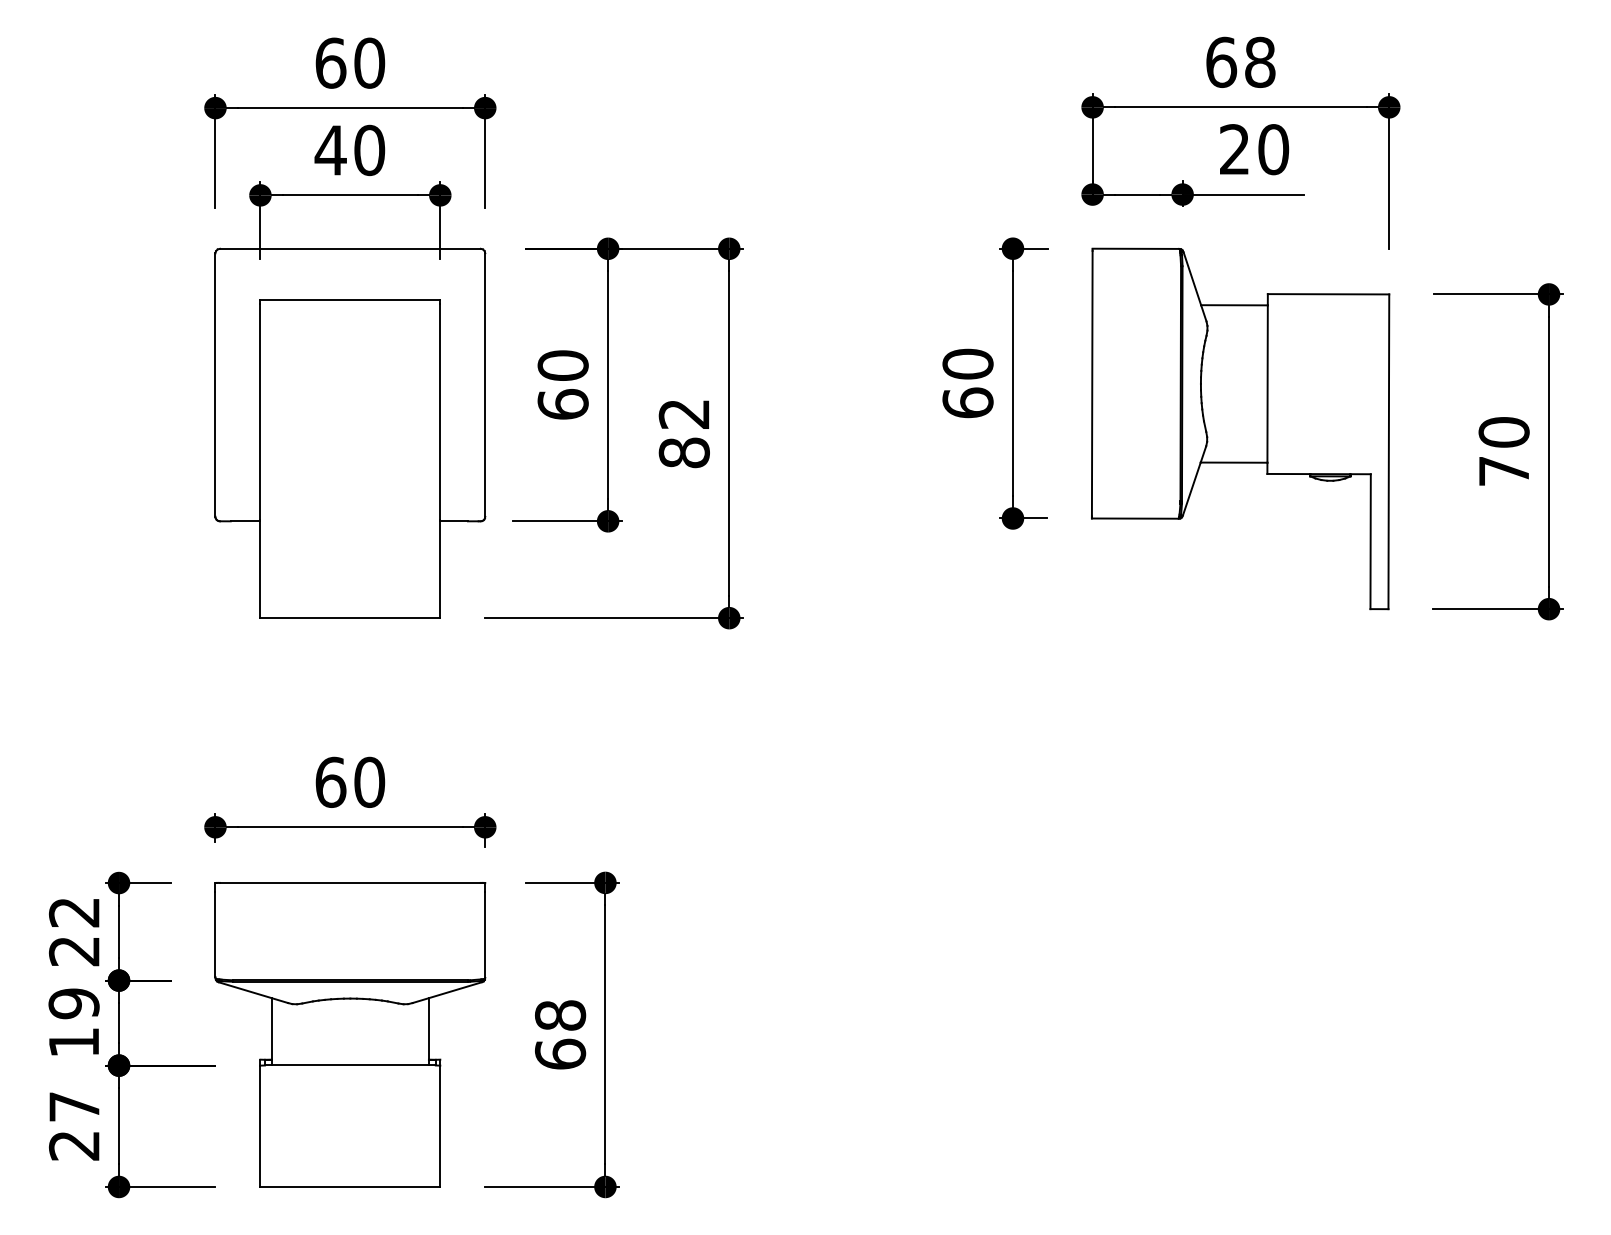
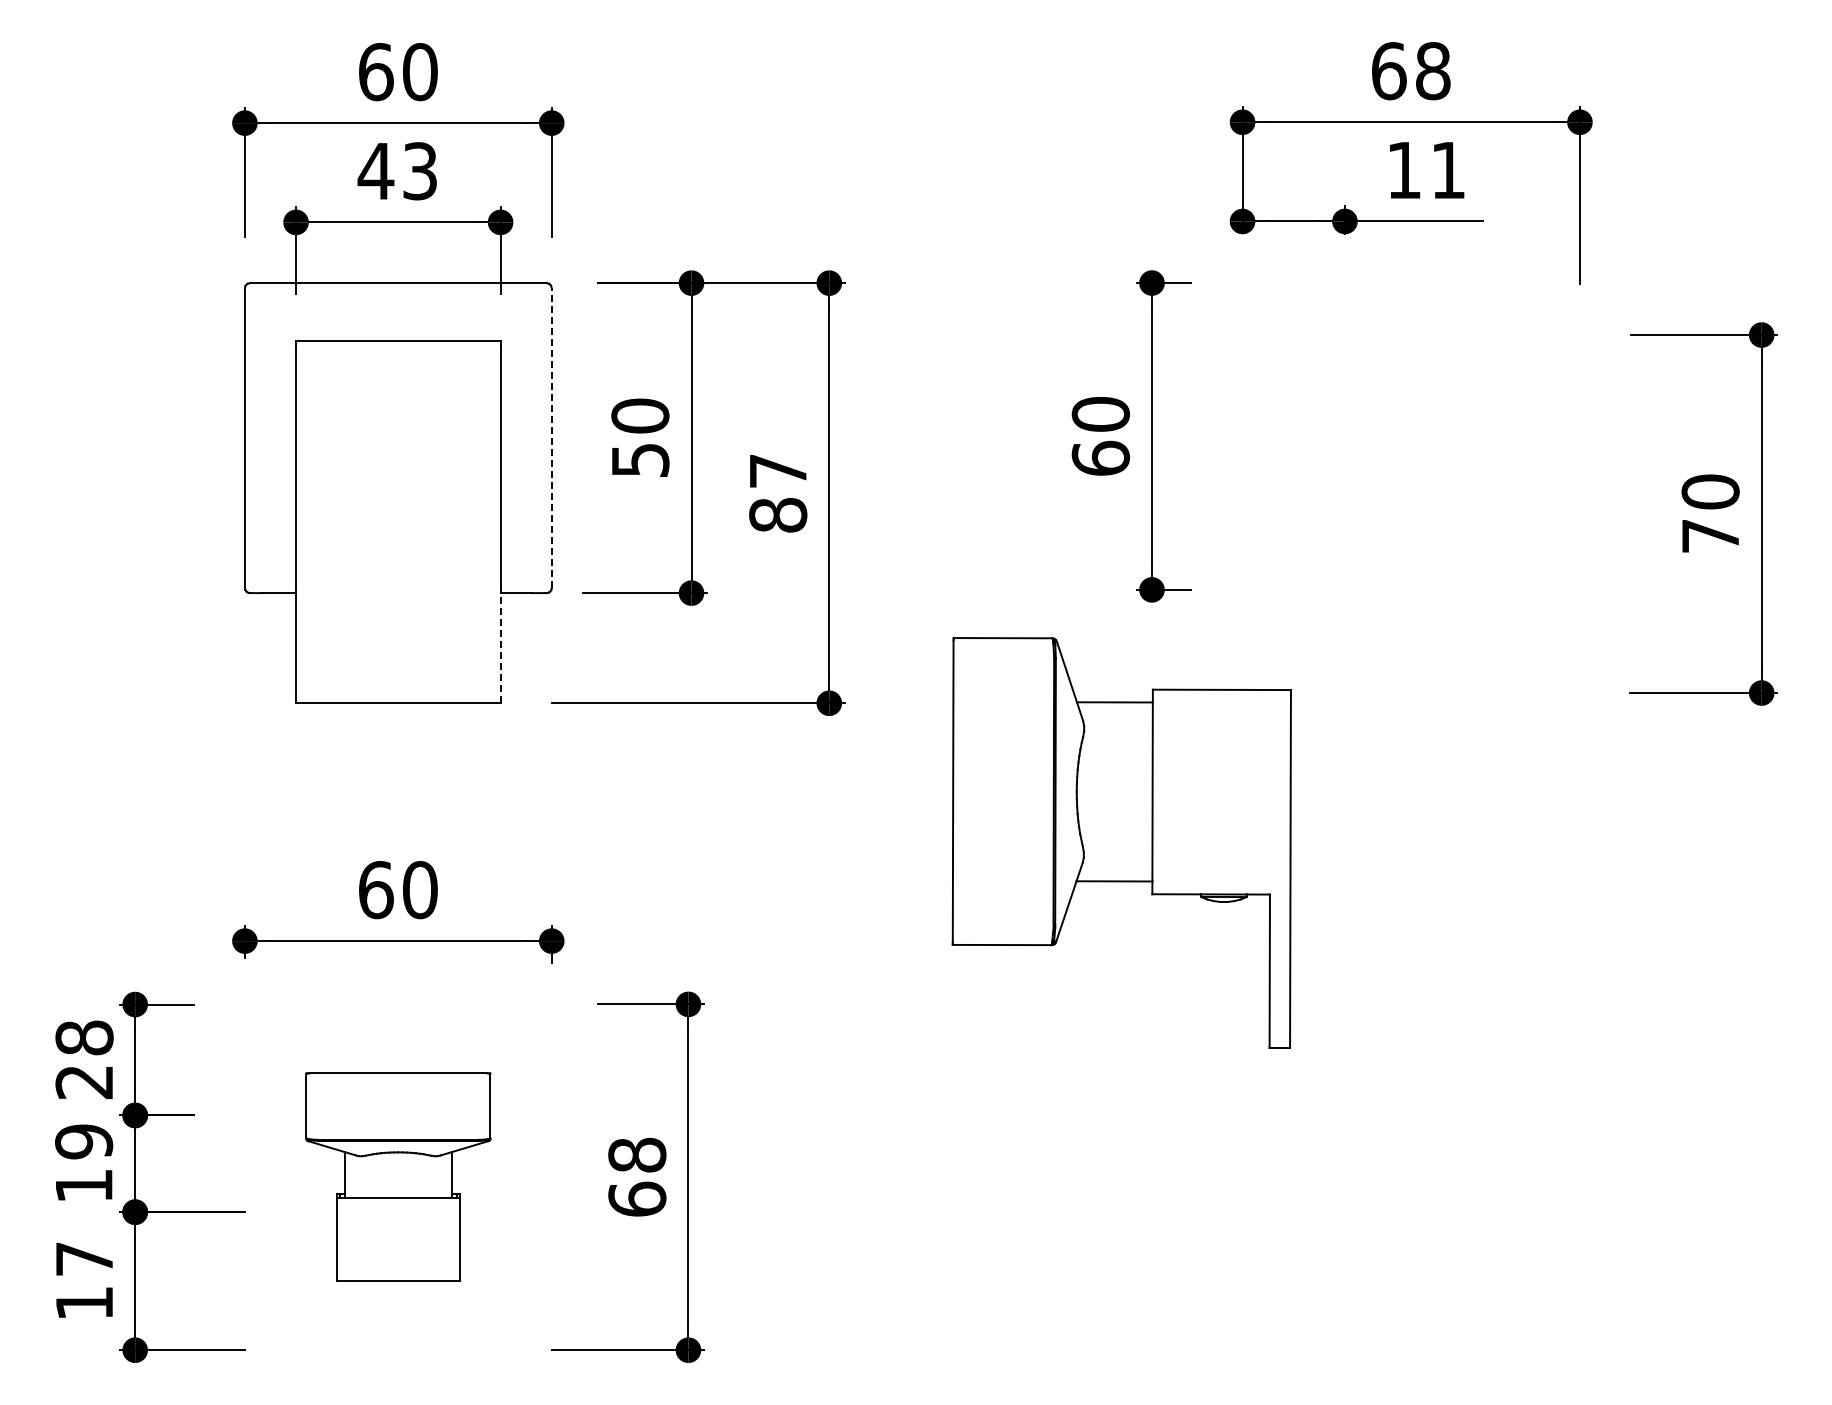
text: (1254, 149) -> (1426, 170), 20 -> 11
text: (369, 150) -> (420, 171), 40 -> 43
line: (485, 385) -> (551, 438), solid -> dashed
text: (563, 403) -> (640, 459), 60 -> 50
text: (683, 414) -> (777, 471), 82 -> 87
part: (1240, 428) -> (1121, 842), moved
line: (440, 569) -> (500, 647), solid -> dashed
text: (74, 912) -> (84, 1037), 22 -> 28
part: (350, 1034) -> (398, 1176), size x0.6
text: (73, 1145) -> (83, 1303), 27 -> 17

